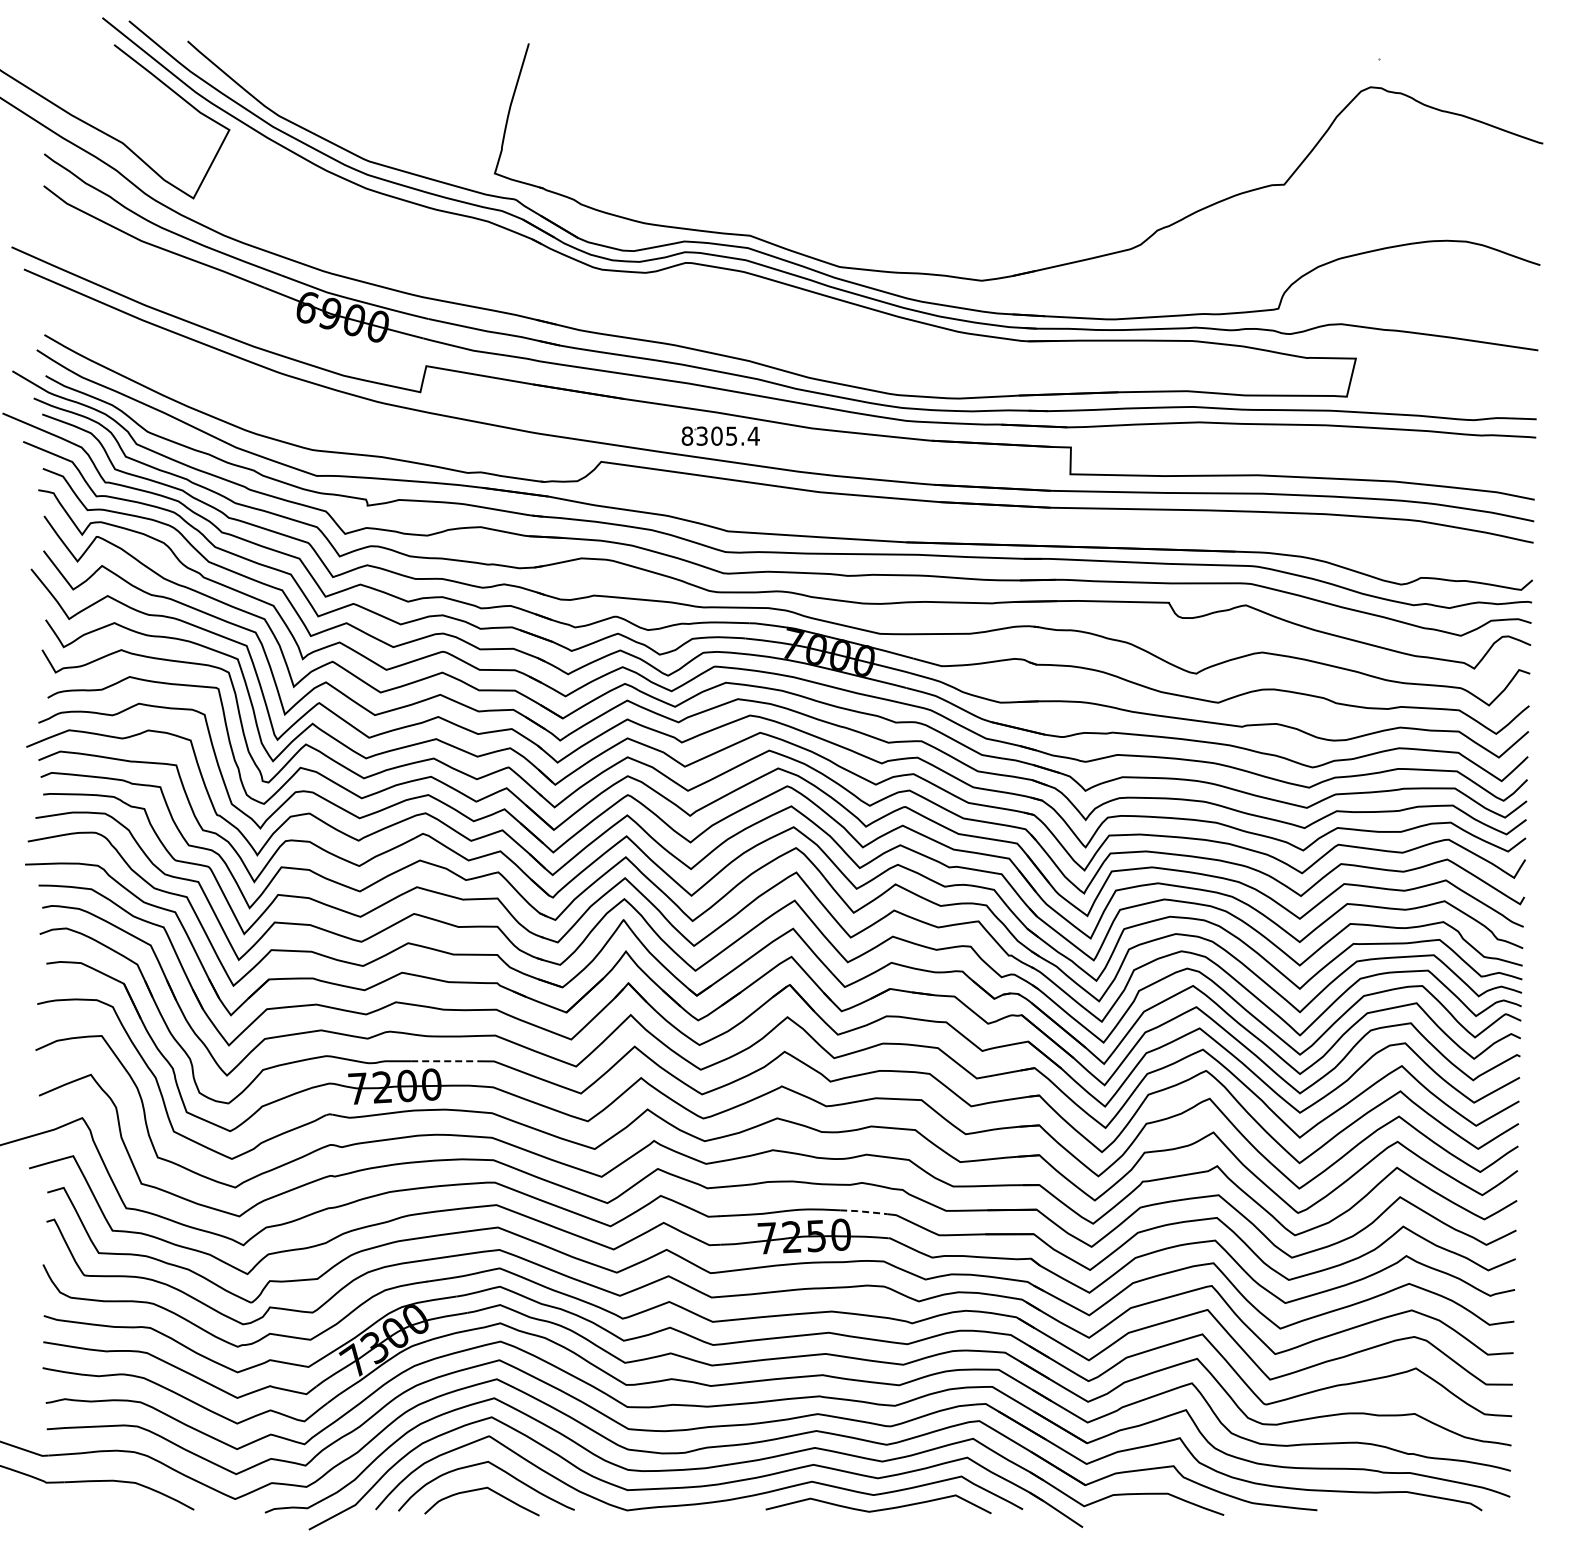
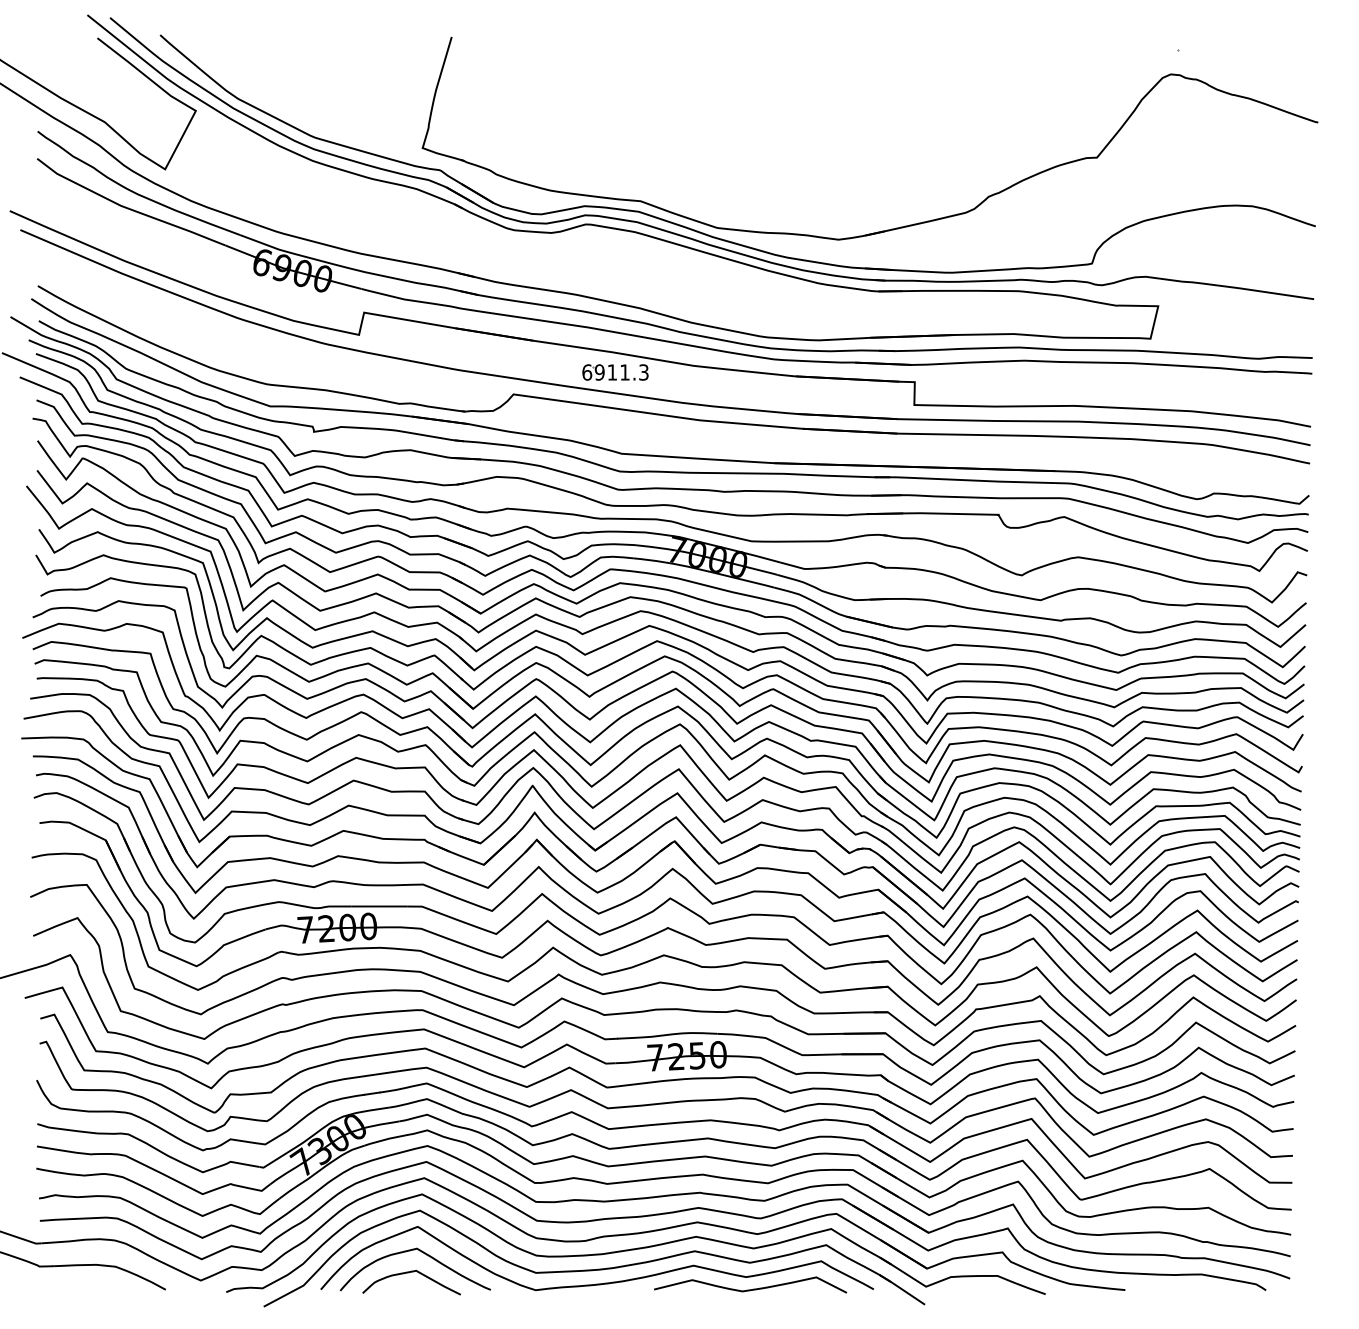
text: (720, 435) -> (615, 371), 8305.4 -> 6911.3
line: (445, 1061) -> (380, 906), dashed -> solid
line: (863, 1211) -> (737, 1034), dashed -> solid

